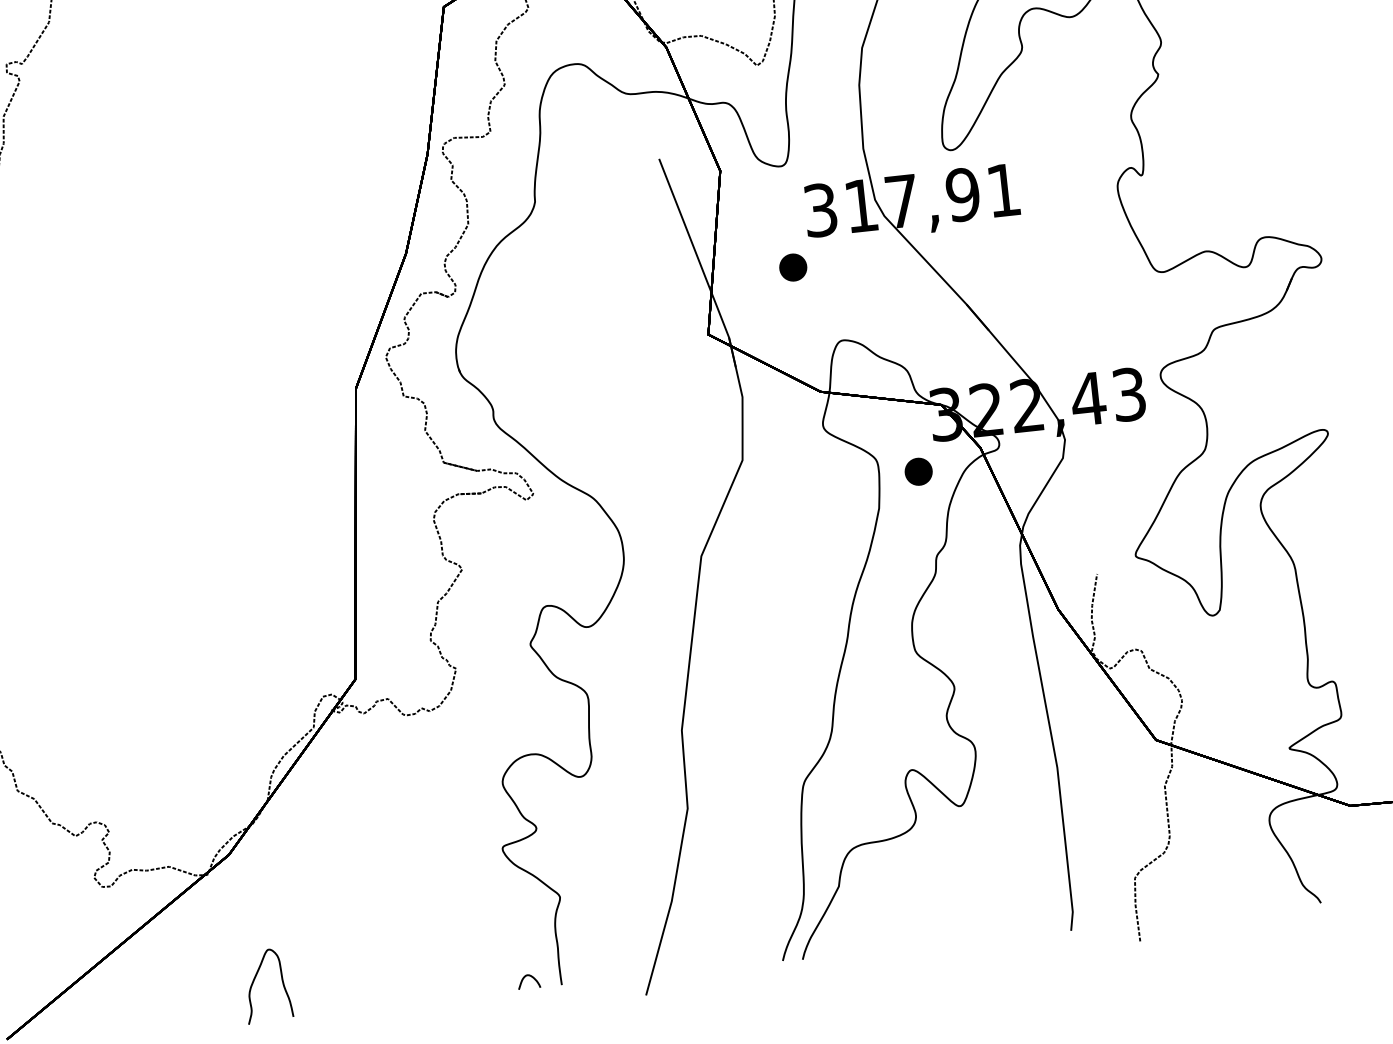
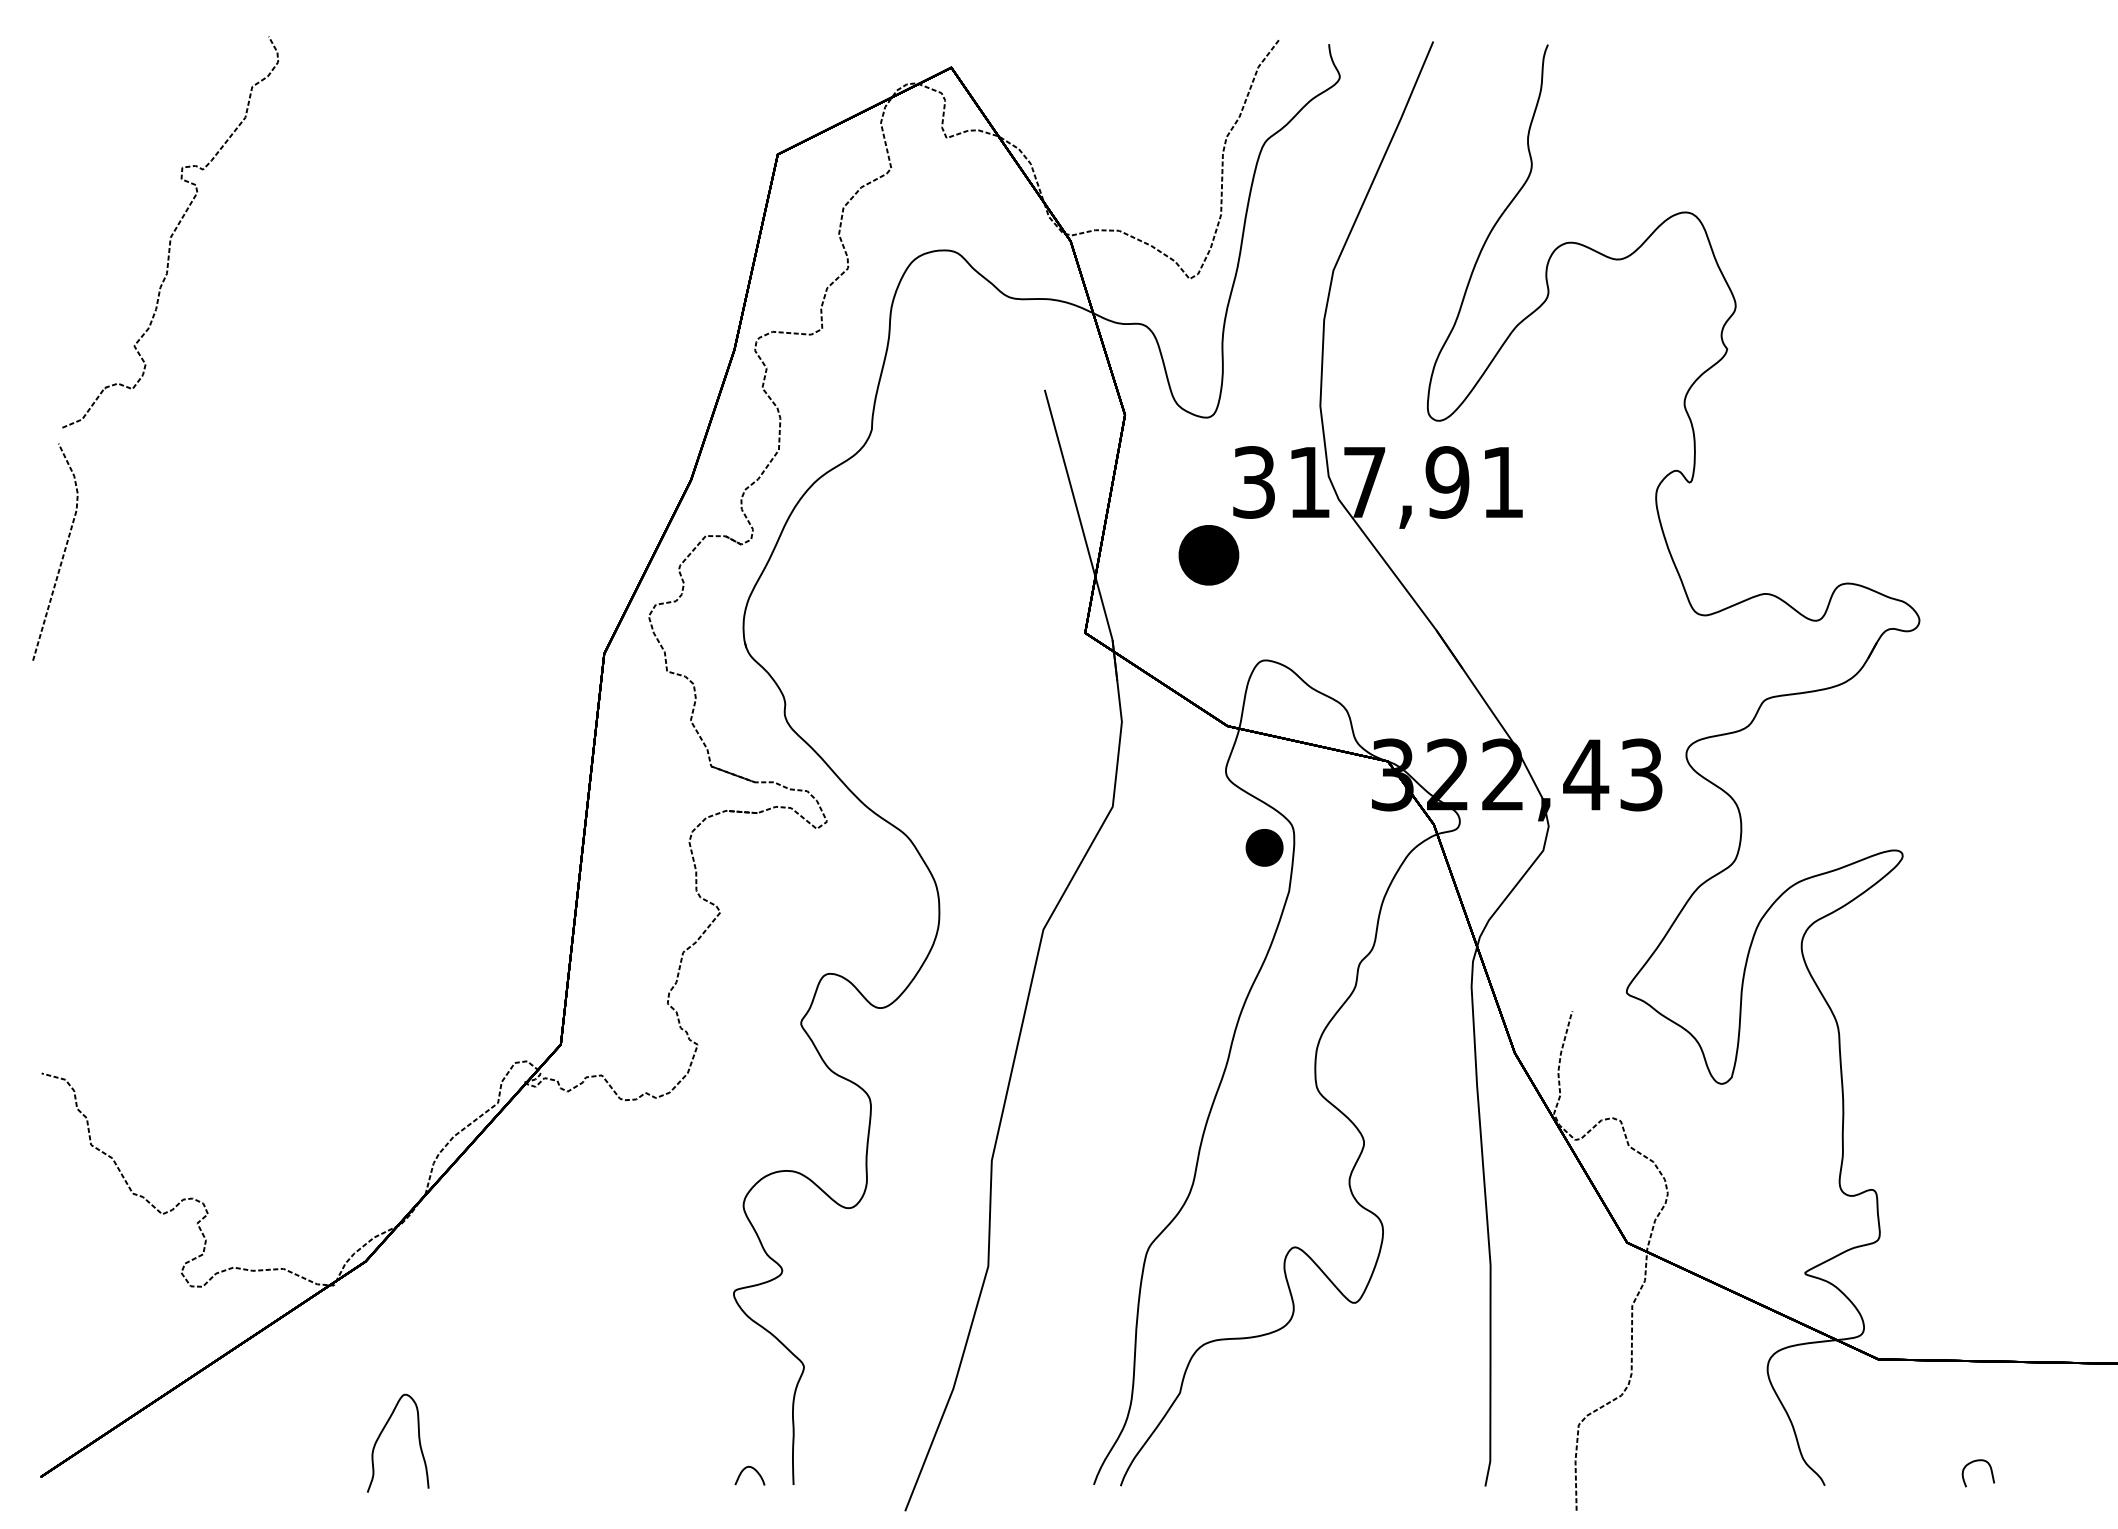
part: (792, 267) -> (1208, 555), size x1.6
part: (918, 471) -> (1264, 847), moved

